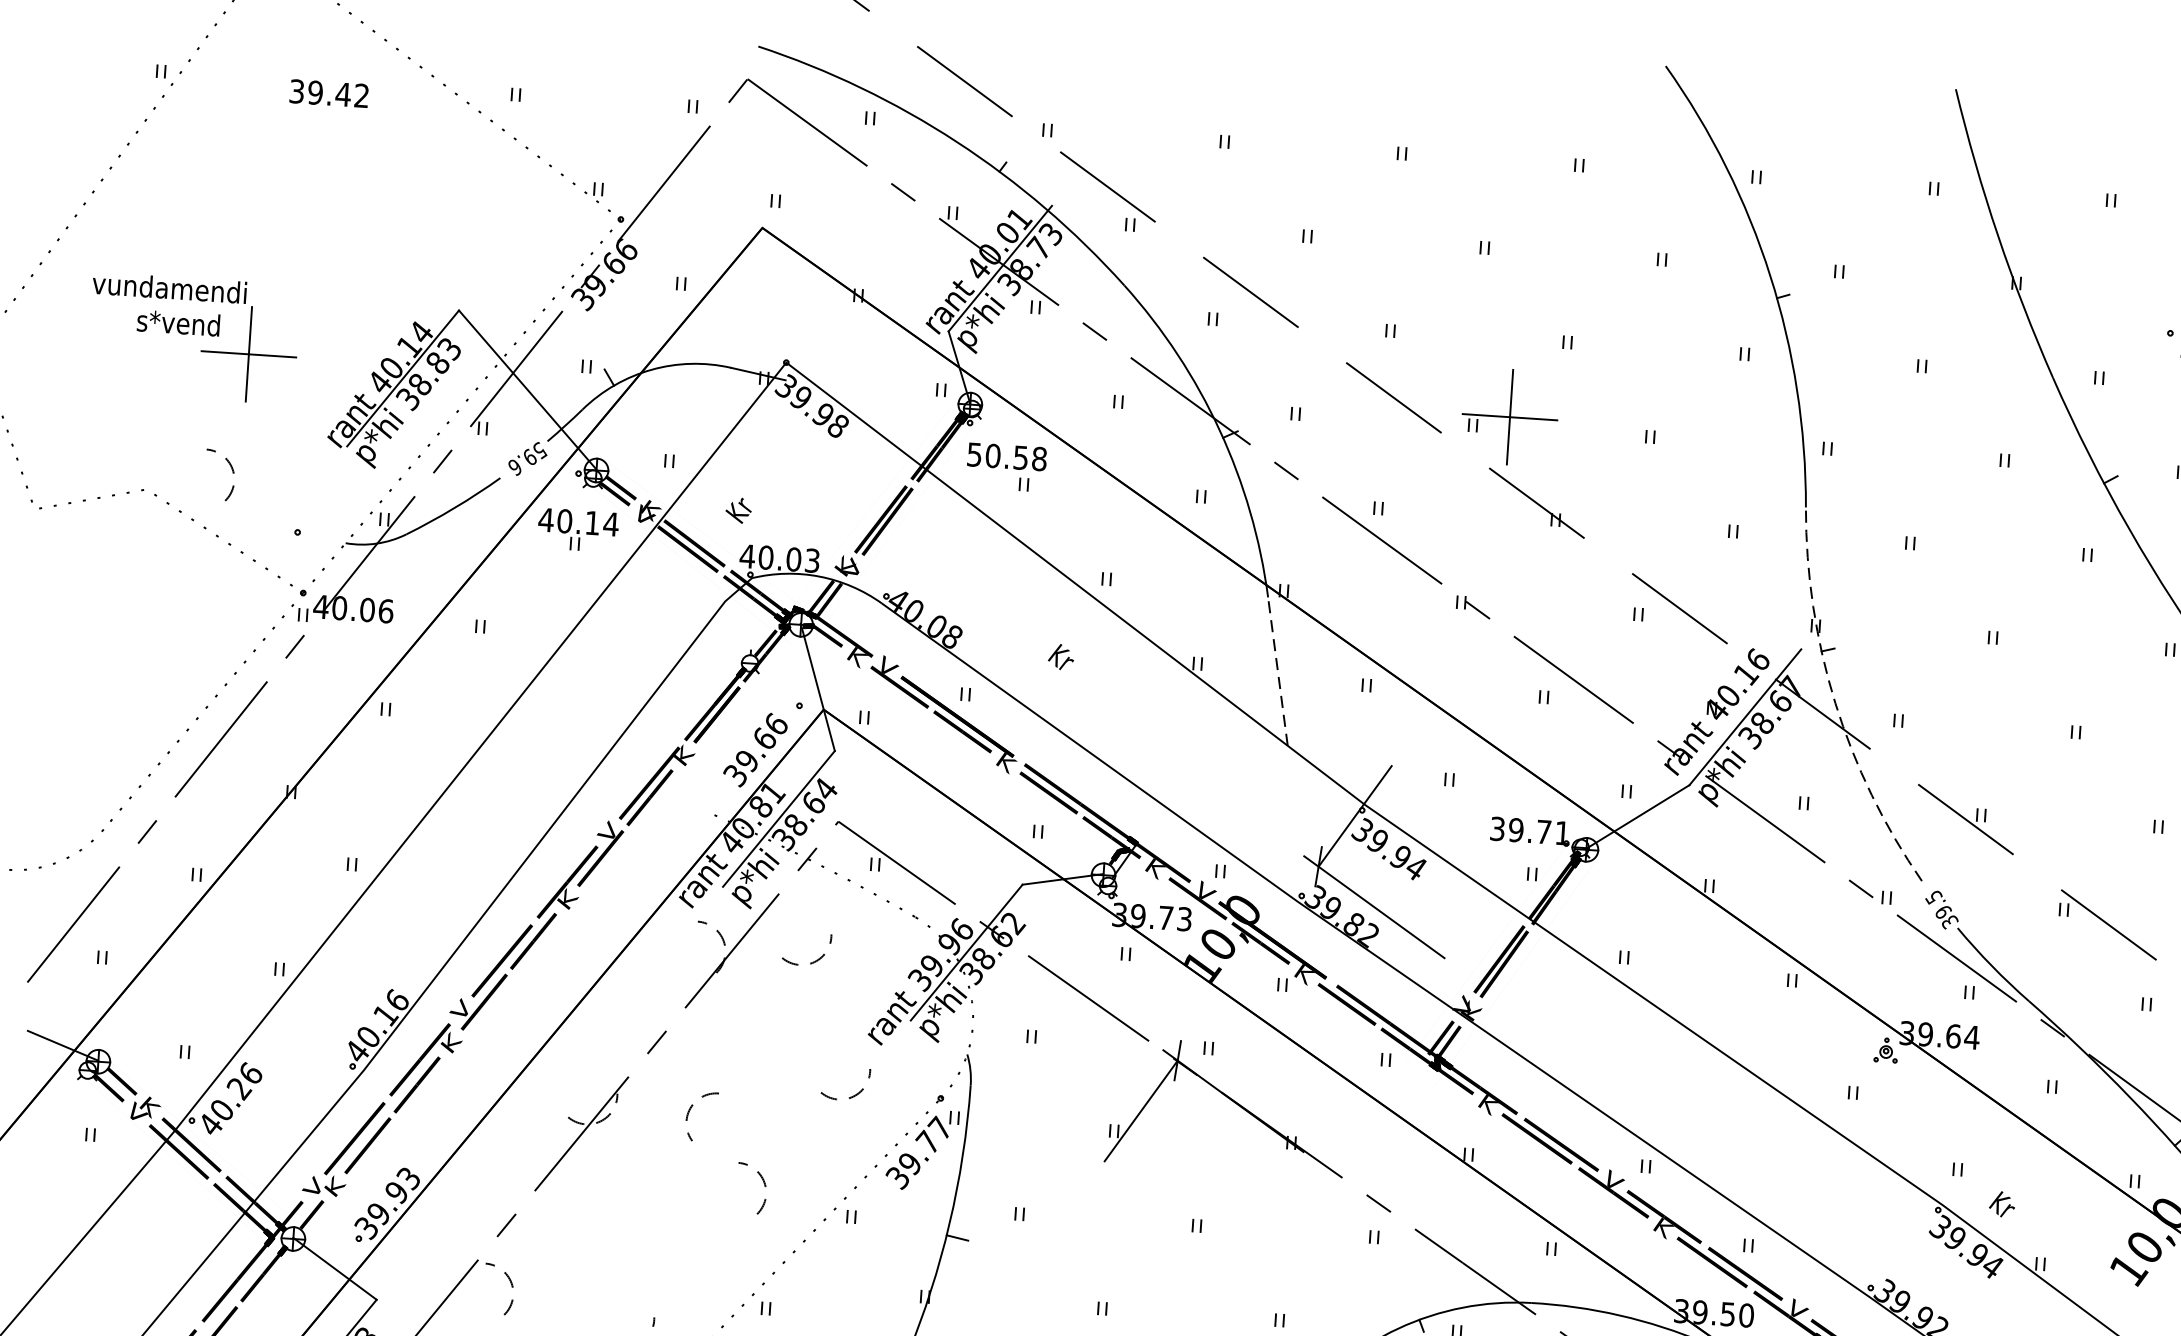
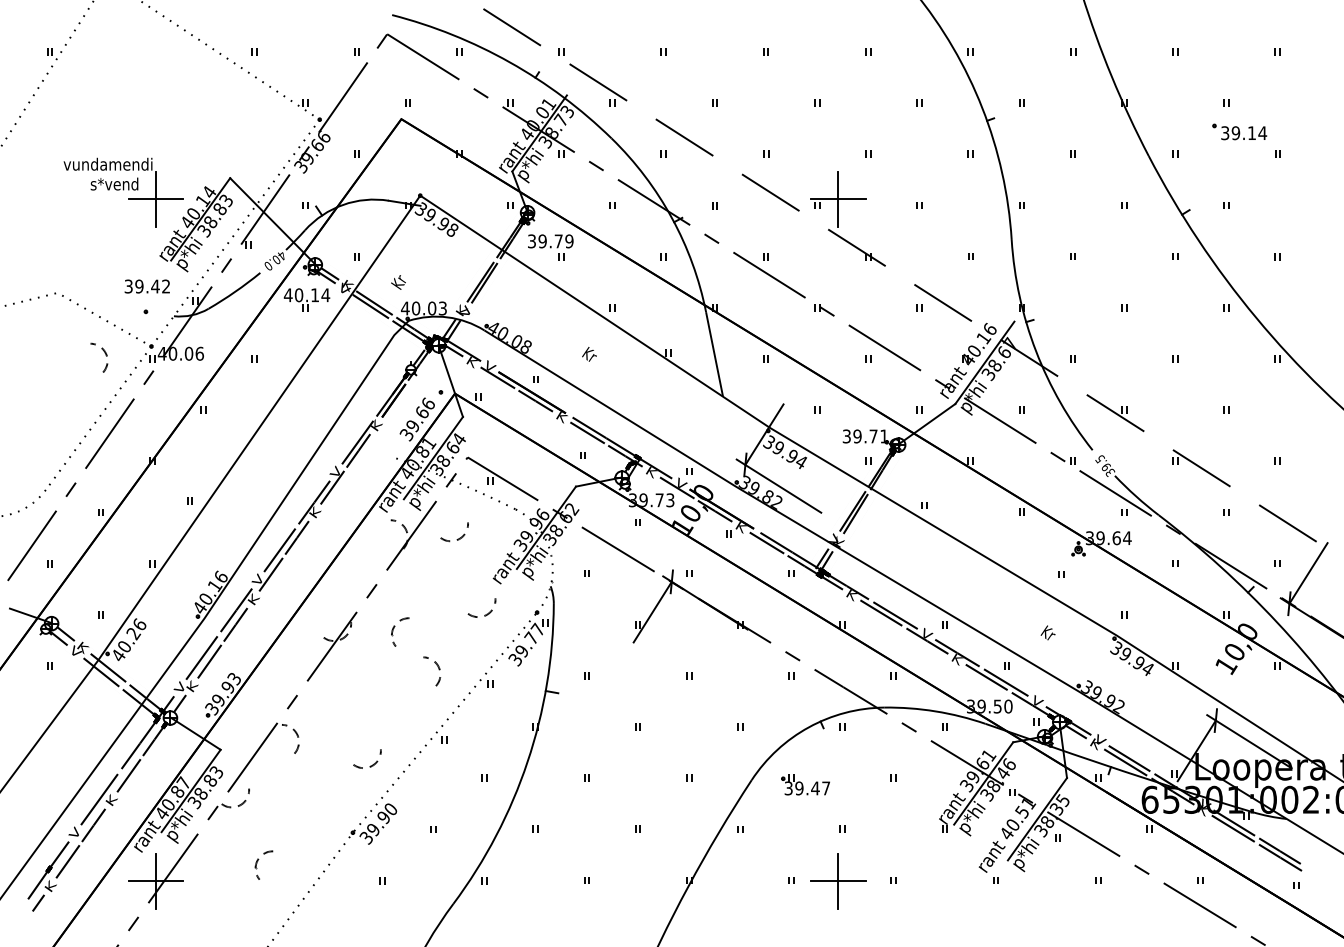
text: (327, 93) -> (146, 286), moved
part: (193, 338) -> (123, 192), moved
text: (1006, 457) -> (550, 241), 50.58 -> 39.79
text: (528, 458) -> (275, 260), 59.6 -> 40.0
part: (231, 471) -> (105, 355), moved
line: (1277, 669) -> (714, 353), dashed -> solid
arc: (1836, 703) -> (1036, 351), dashed -> solid
text: (2001, 1203) -> (1047, 632), moved

